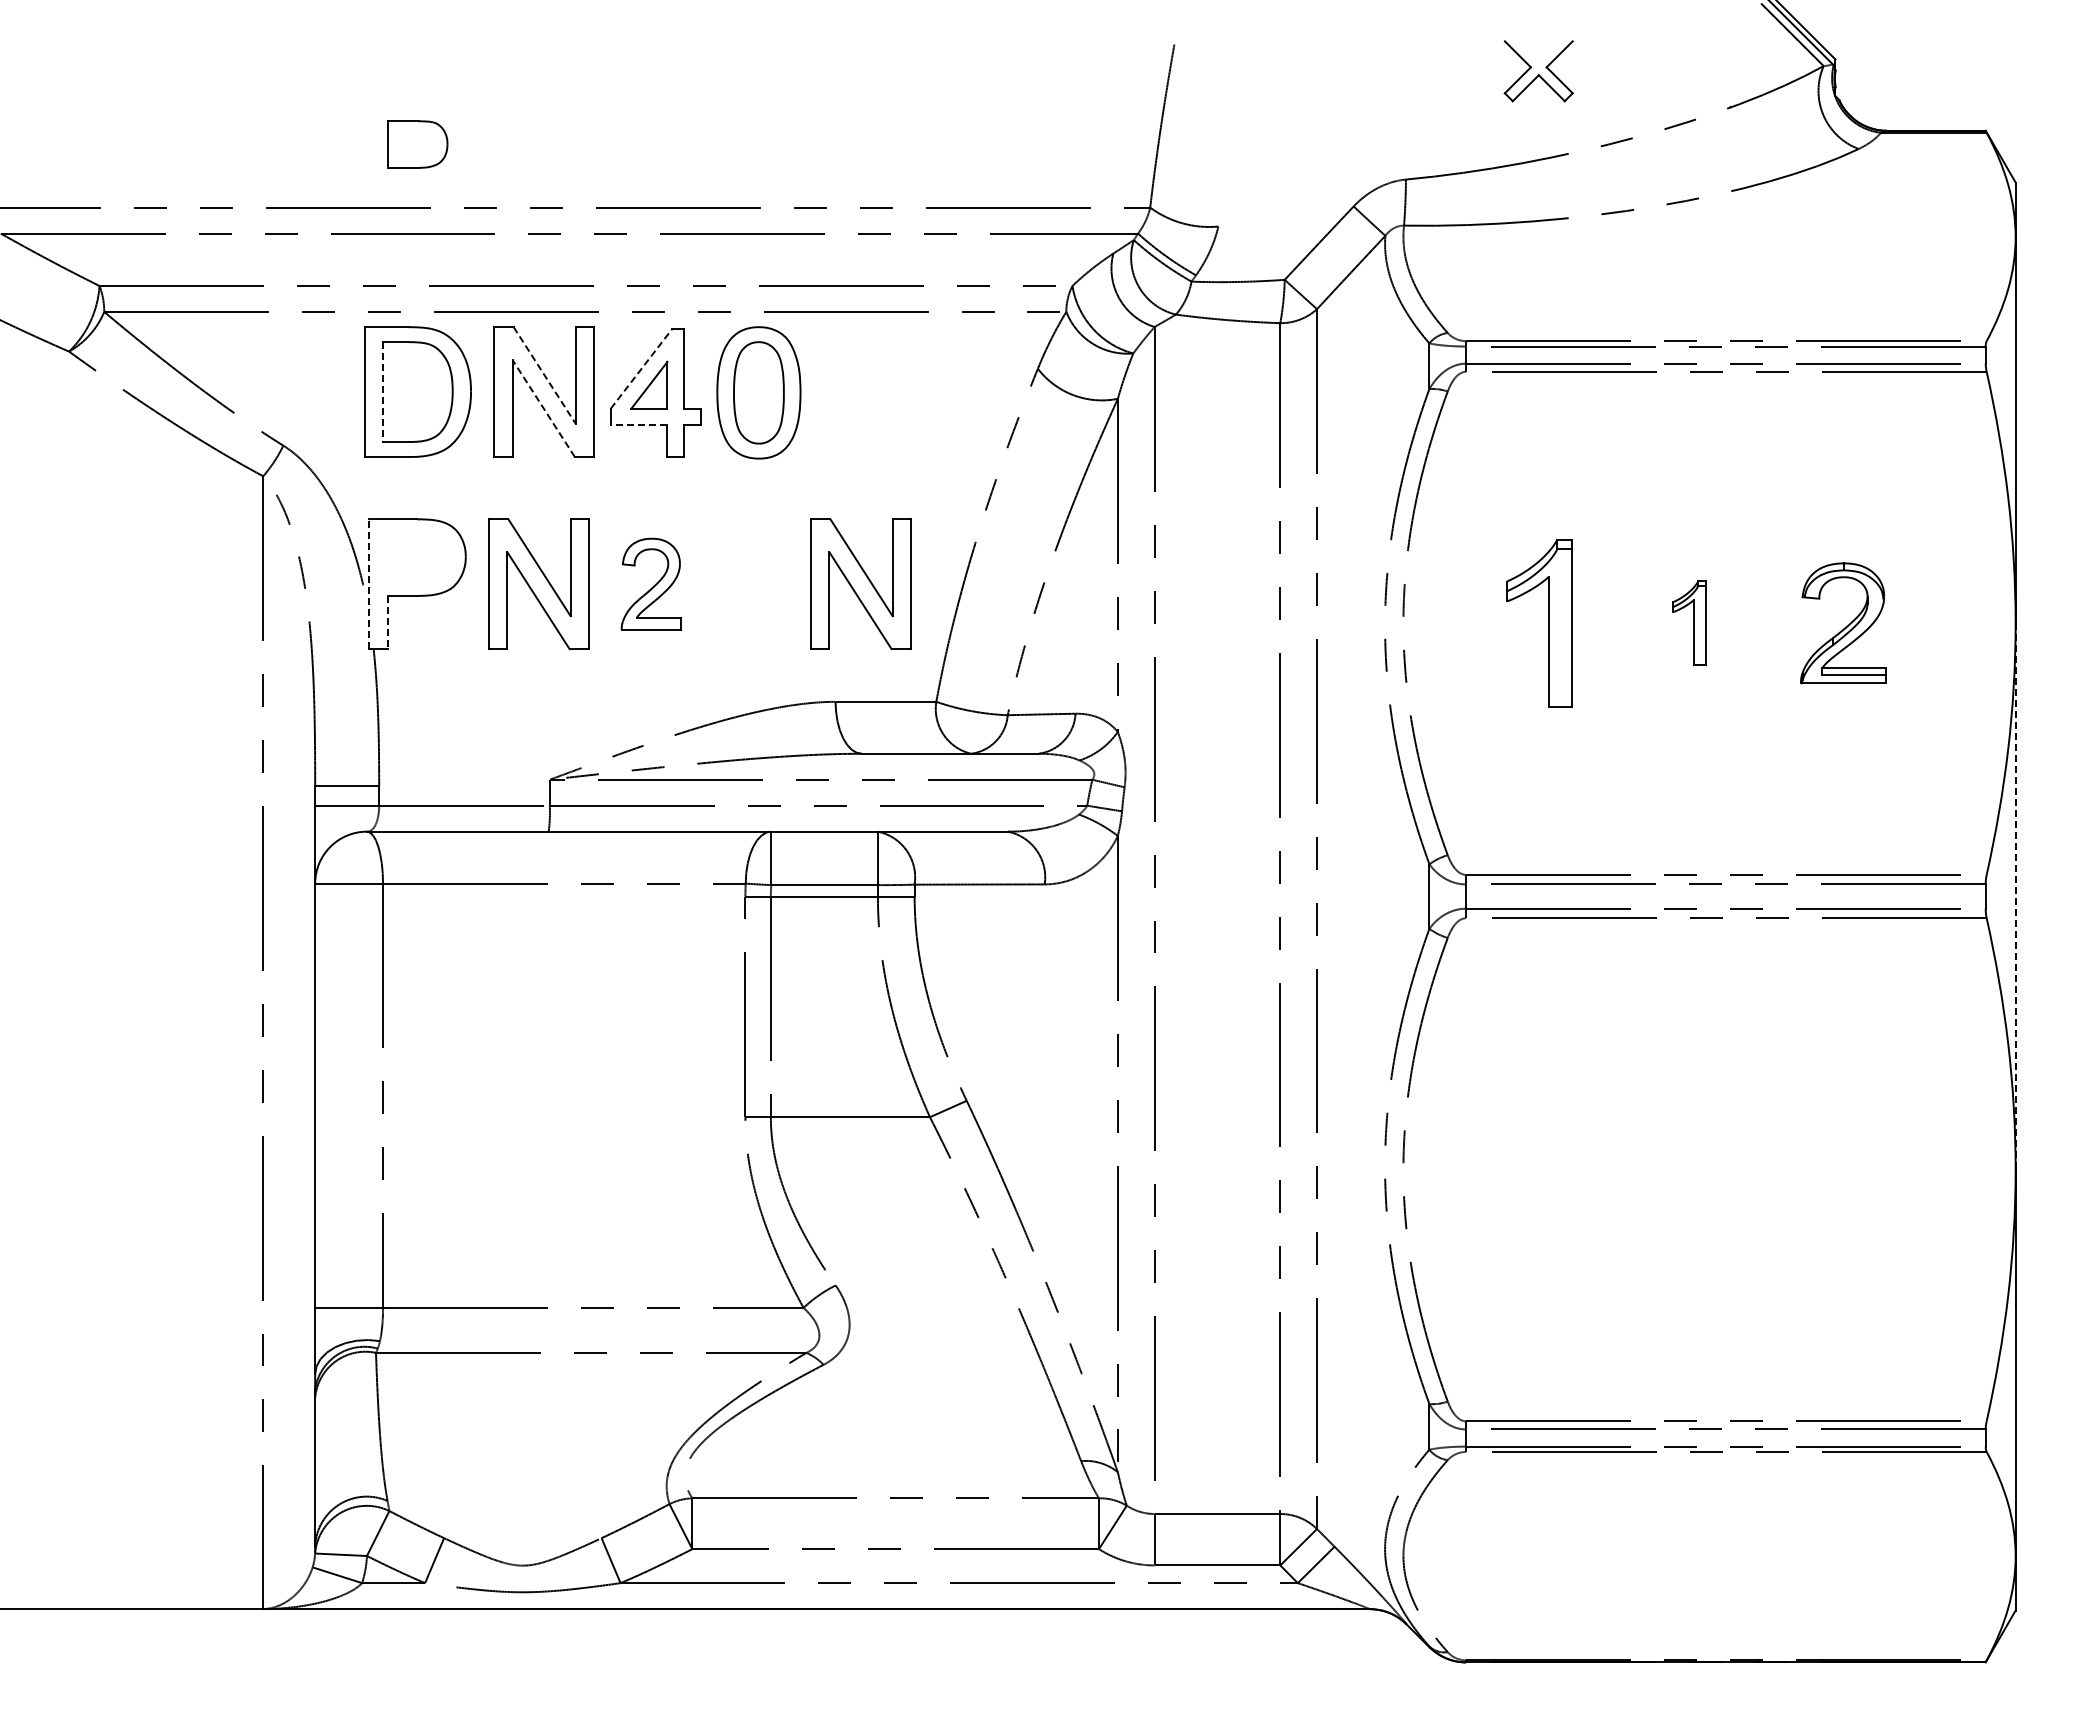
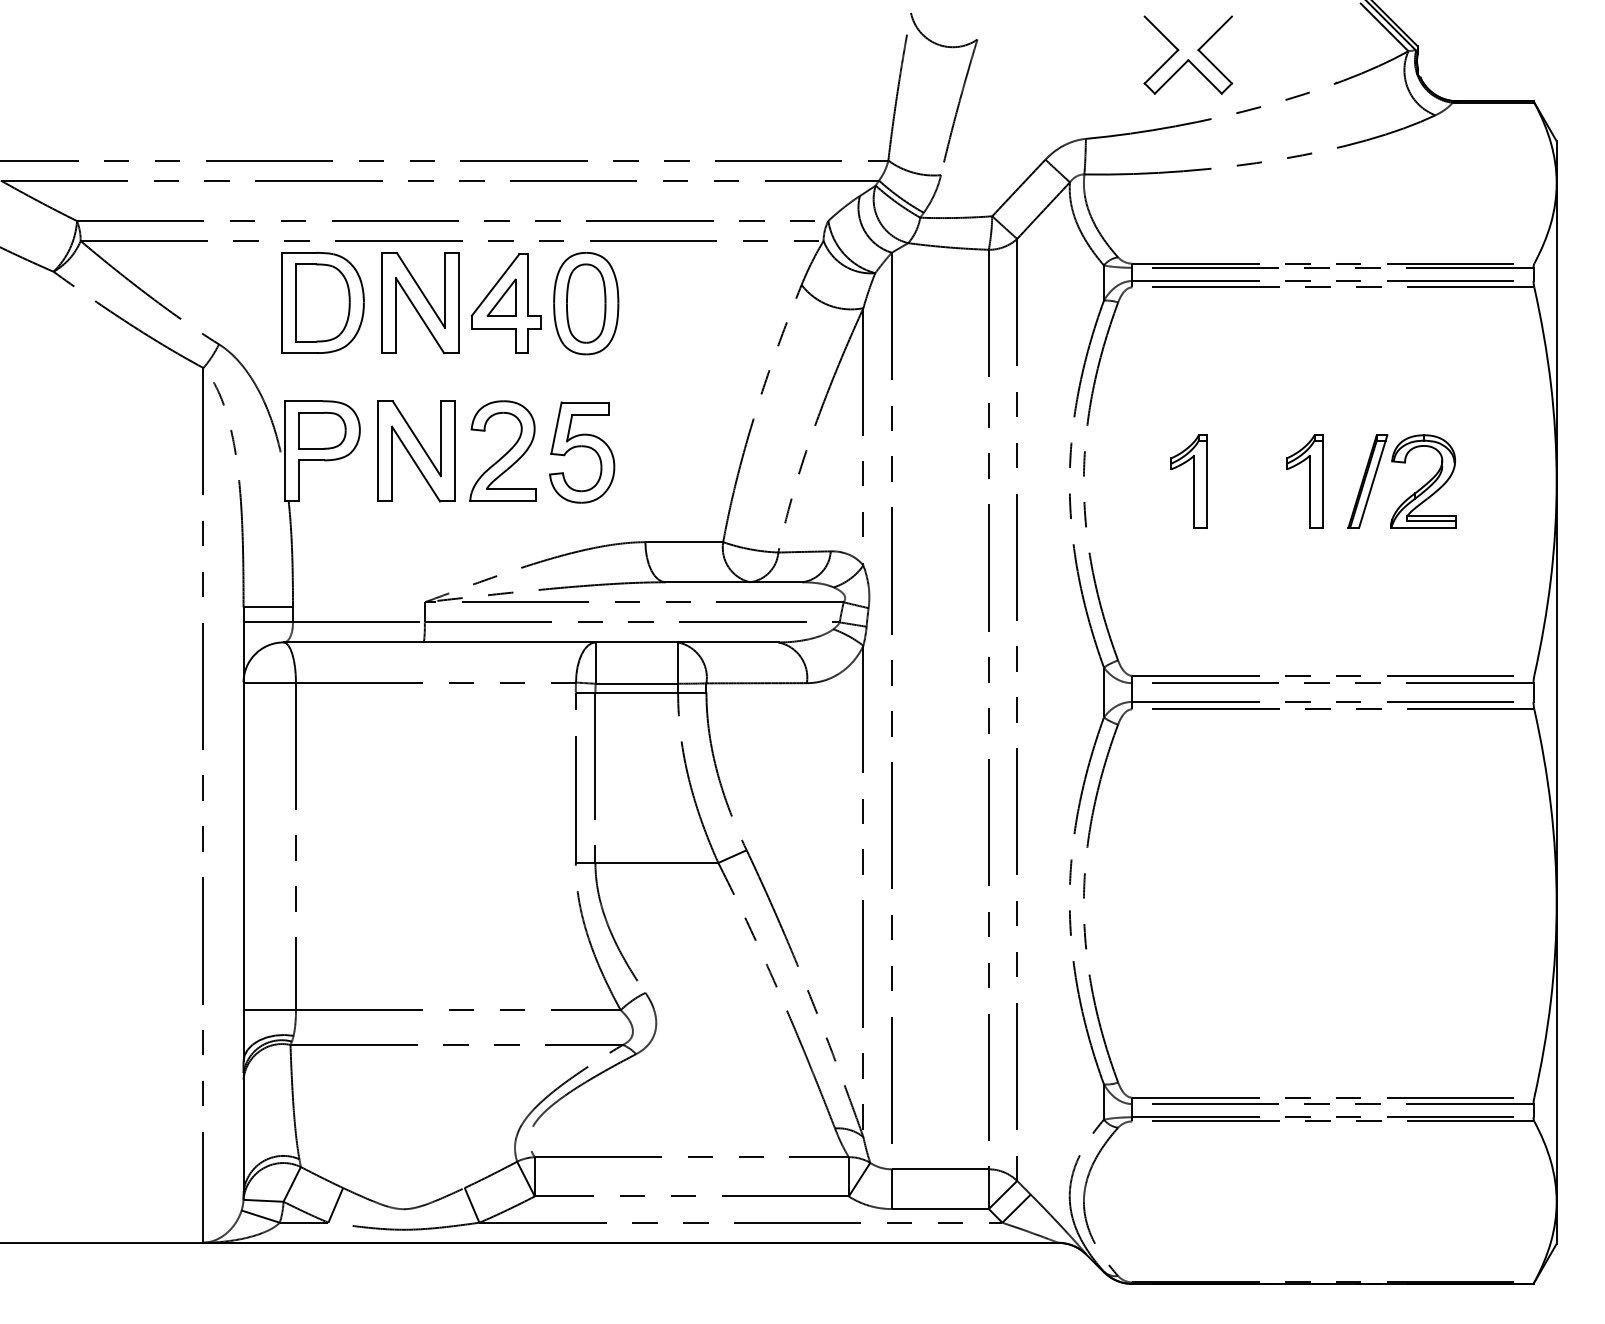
part: (1538, 71) -> (1188, 55), size x1.67
part: (1244, 119) -> (961, 92), added
part: (417, 144) -> (322, 430), moved
line: (641, 368) -> (495, 284), dashed -> solid
line: (544, 375) -> (420, 290), dashed -> solid
line: (382, 392) -> (295, 303), dashed -> solid
line: (543, 408) -> (419, 315), dashed -> solid
line: (638, 425) -> (493, 328), dashed -> solid
part: (753, 578) -> (582, 446), added
part: (651, 583) -> (503, 450), size x1.43
line: (369, 584) -> (285, 451), dashed -> solid
part: (860, 584) -> (664, 451), removed
line: (387, 622) -> (299, 480), dashed -> solid
part: (1539, 622) -> (1188, 480), size x0.71
part: (1689, 622) -> (1304, 480), size x1.43
part: (1771, 623) -> (1368, 481), added
line: (2015, 897) -> (1556, 693), dashed -> solid

